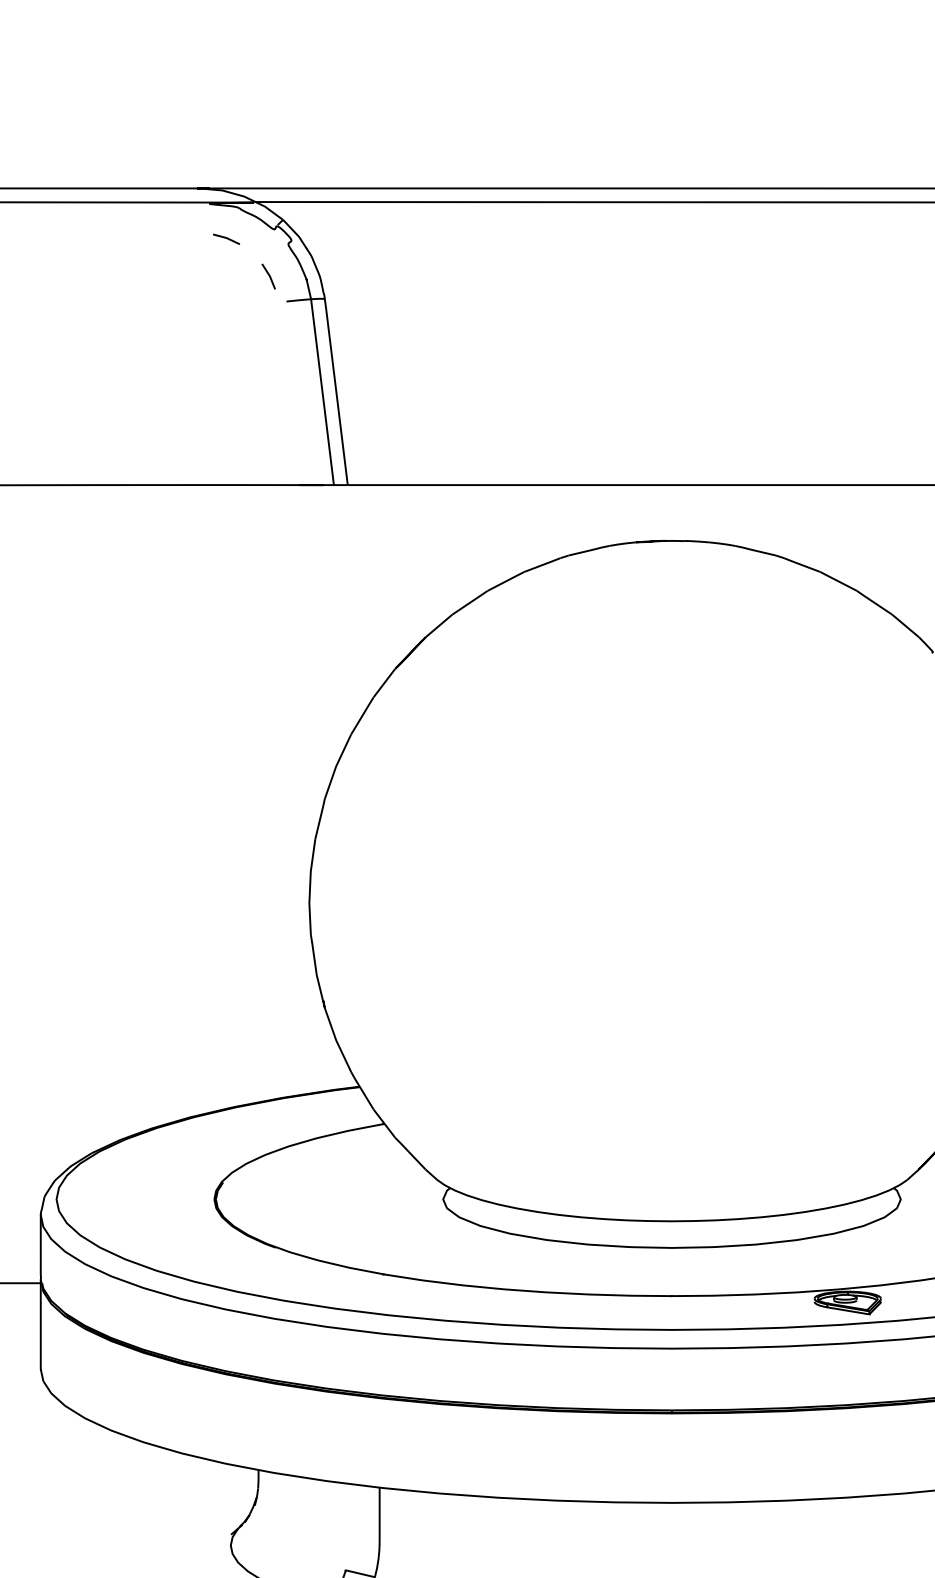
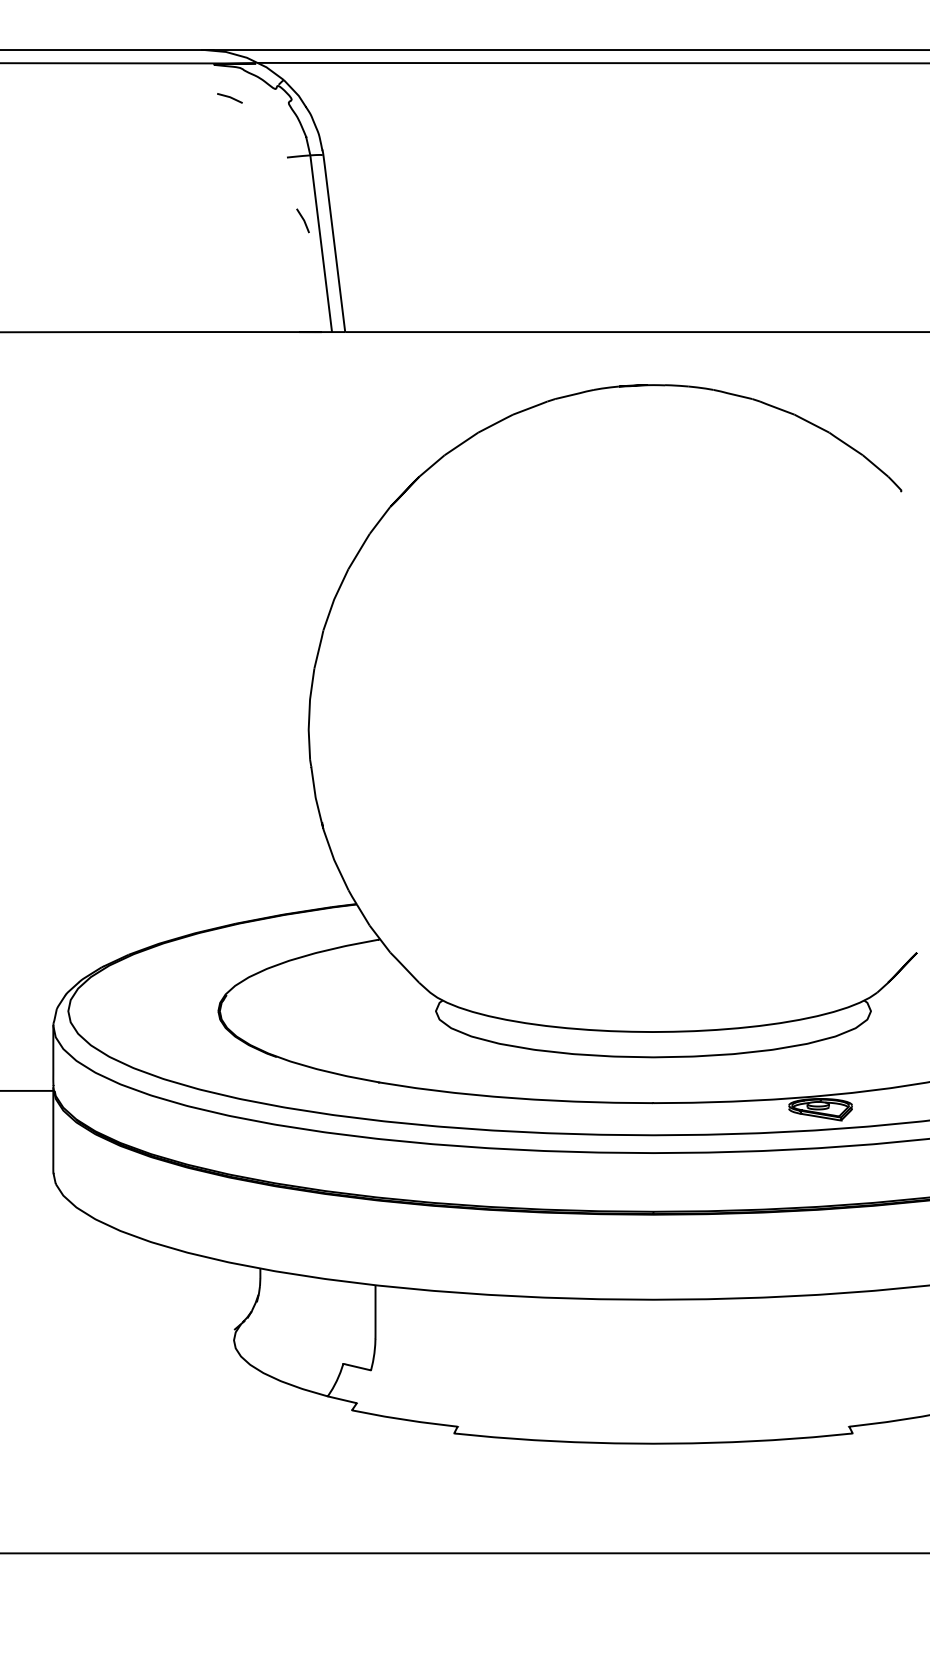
curve: (268, 275) -> (302, 219), moved

